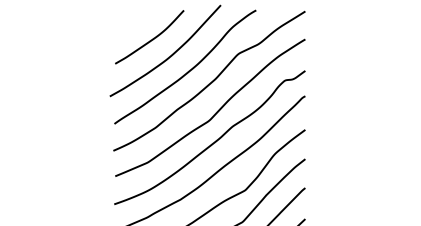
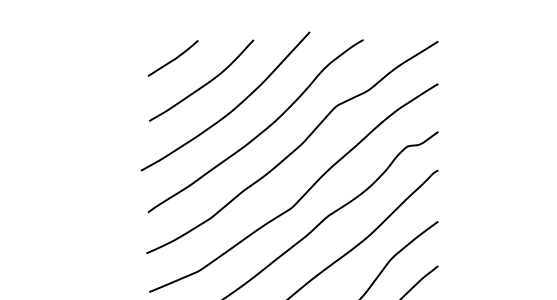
curve: (131, 22) -> (173, 58), added

